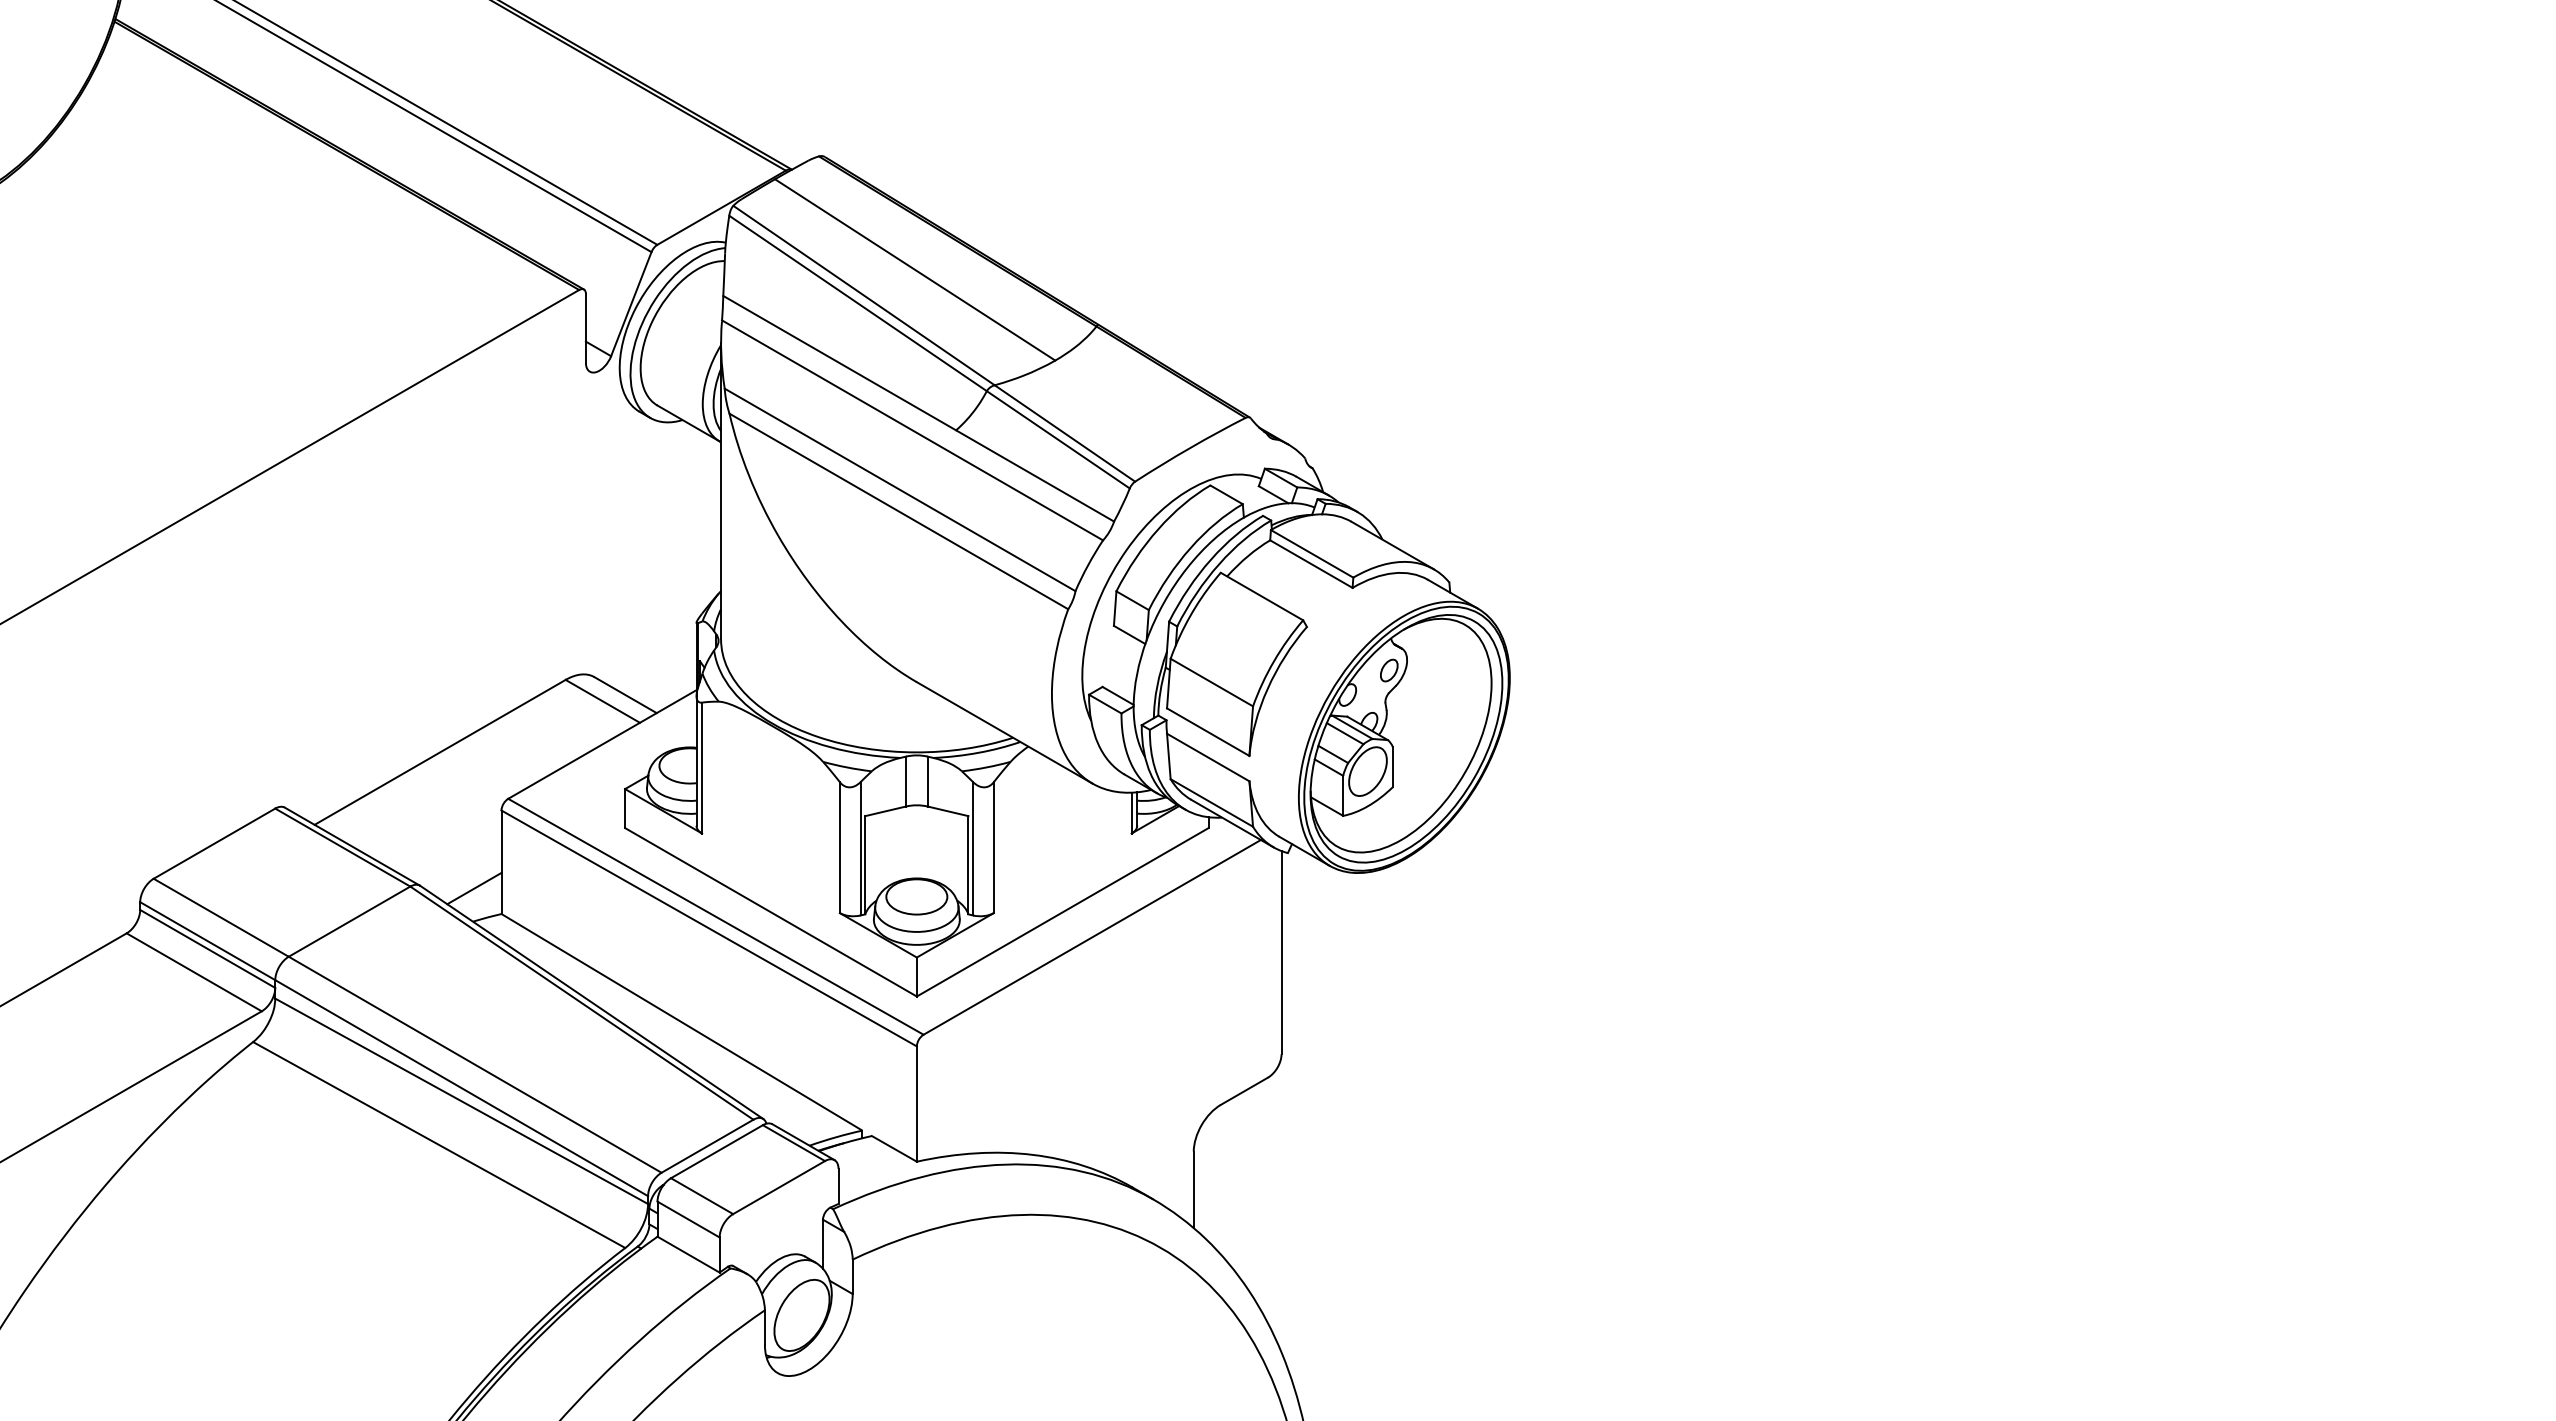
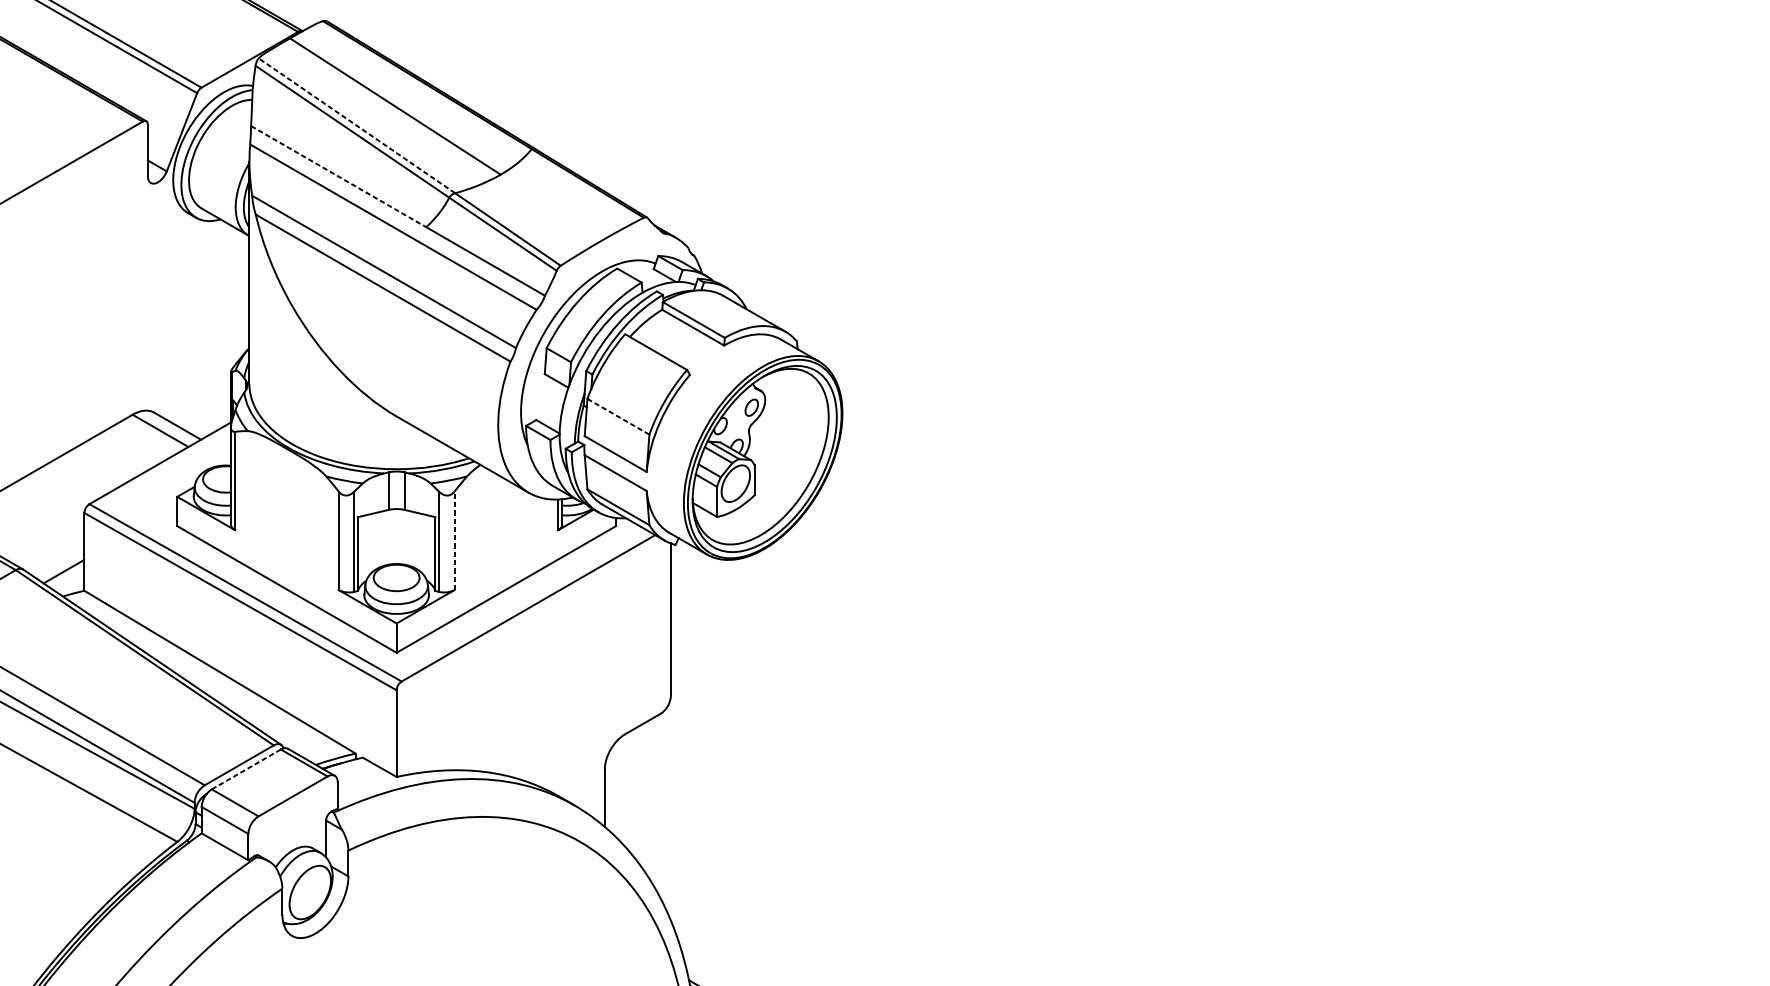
line: (864, 295) -> (357, 125), solid -> dashed
line: (840, 363) -> (339, 176), solid -> dashed
line: (1211, 682) -> (618, 416), solid -> dashed
line: (993, 847) -> (454, 540), solid -> dashed
line: (717, 1151) -> (246, 769), solid -> dashed

